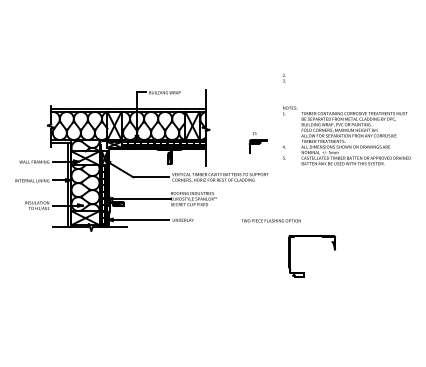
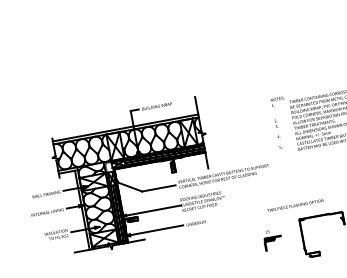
text: (284, 77) -> (276, 123), moved
part: (257, 142) -> (271, 239), moved
text: (270, 220) -> (294, 205), moved

